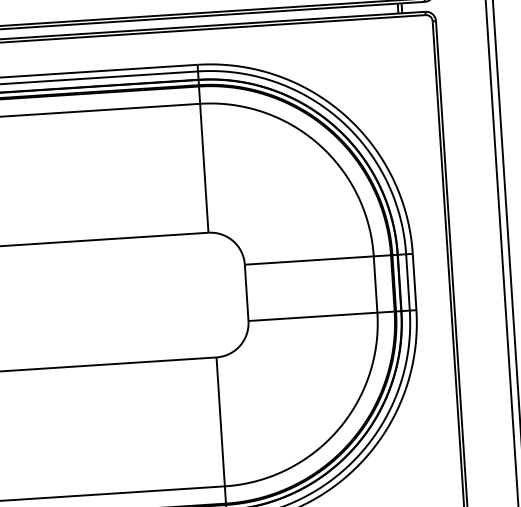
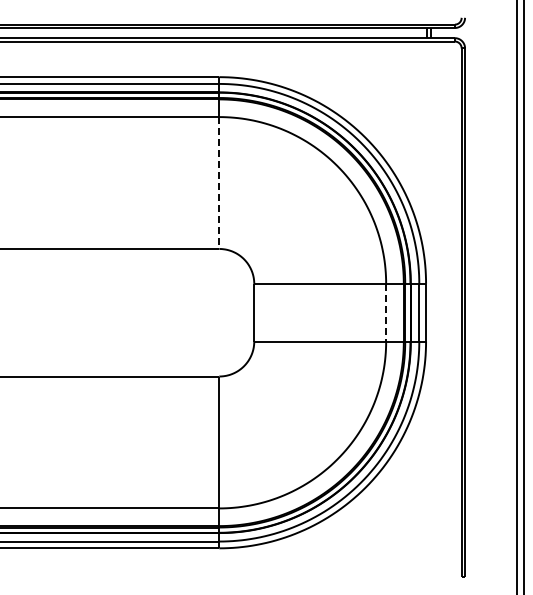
line: (204, 168) -> (219, 183), solid -> dashed
line: (375, 284) -> (386, 312), solid -> dashed

